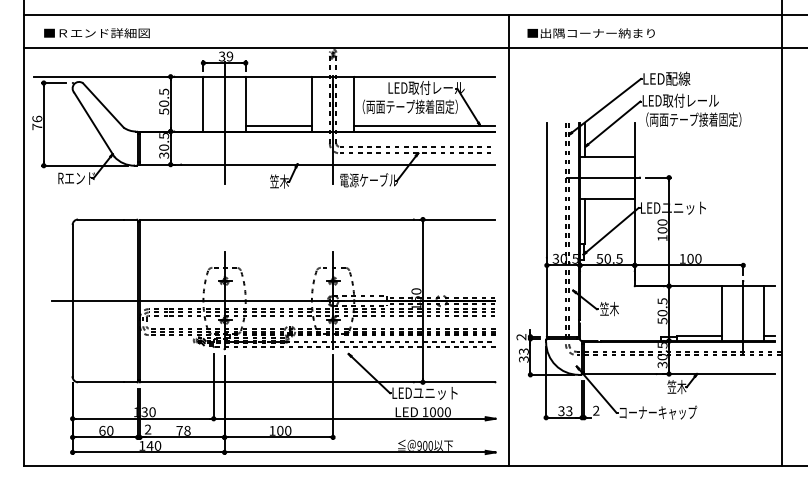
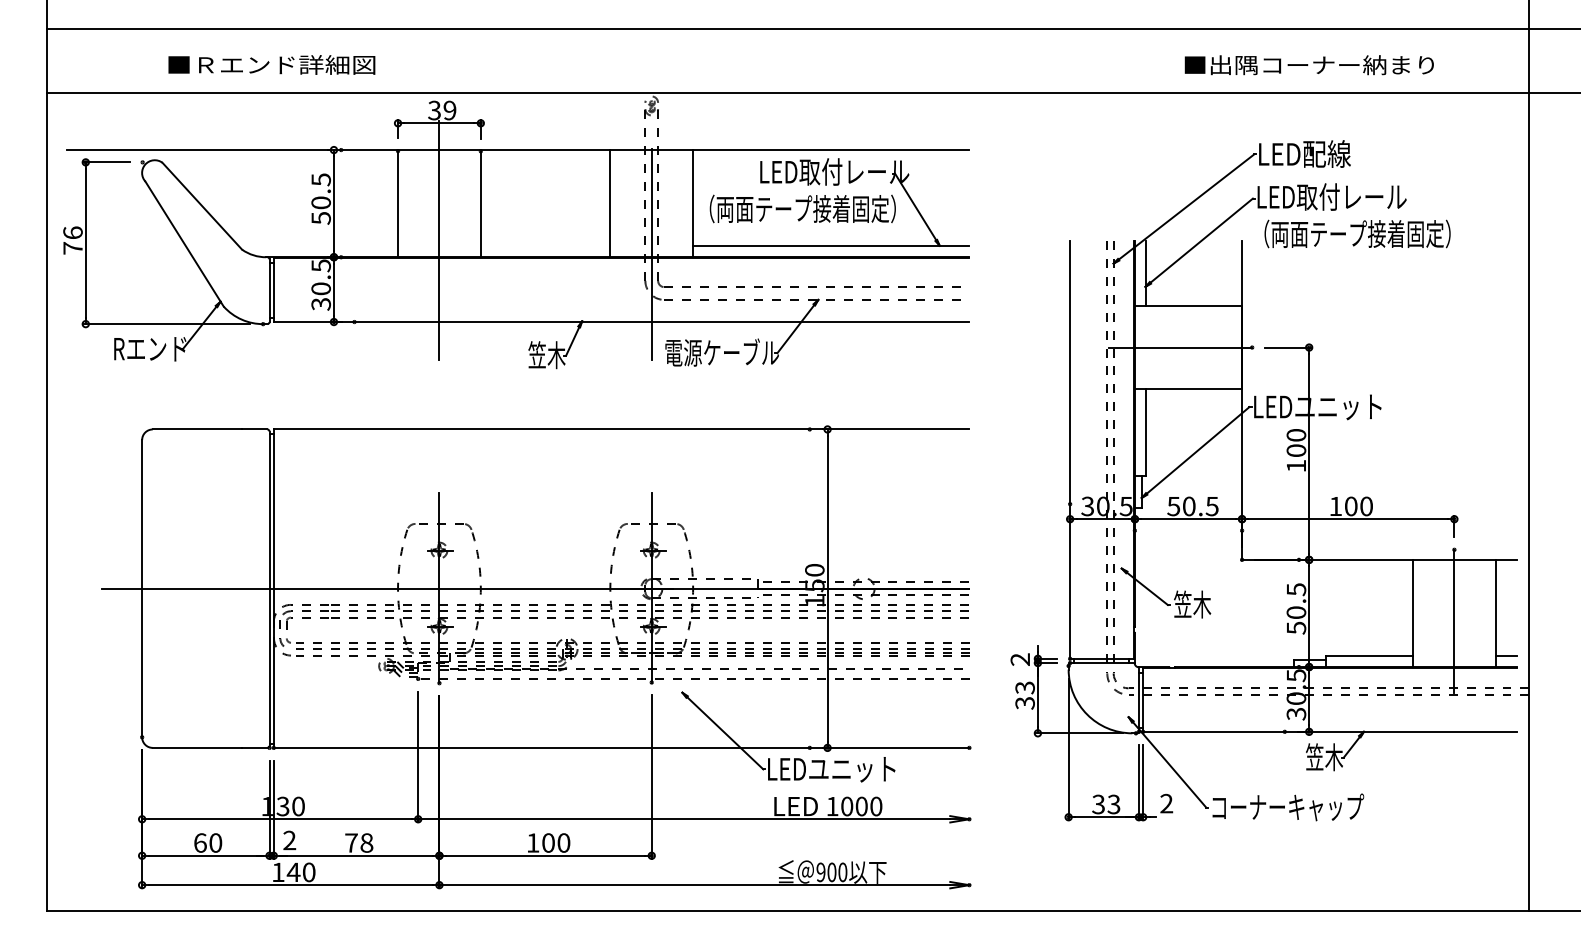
text: (96, 33) -> (270, 65), moved
text: (590, 33) -> (1308, 65), moved
line: (278, 125) -> (544, 245), removed
line: (508, 239) -> (994, 468), removed

